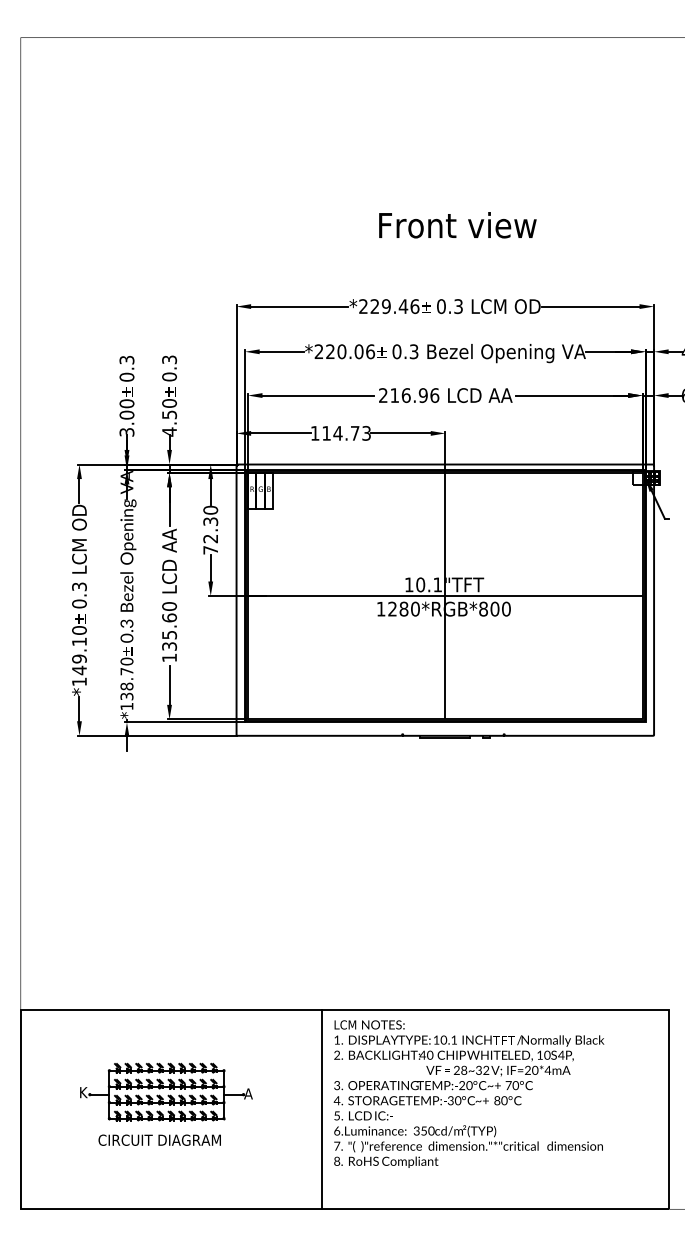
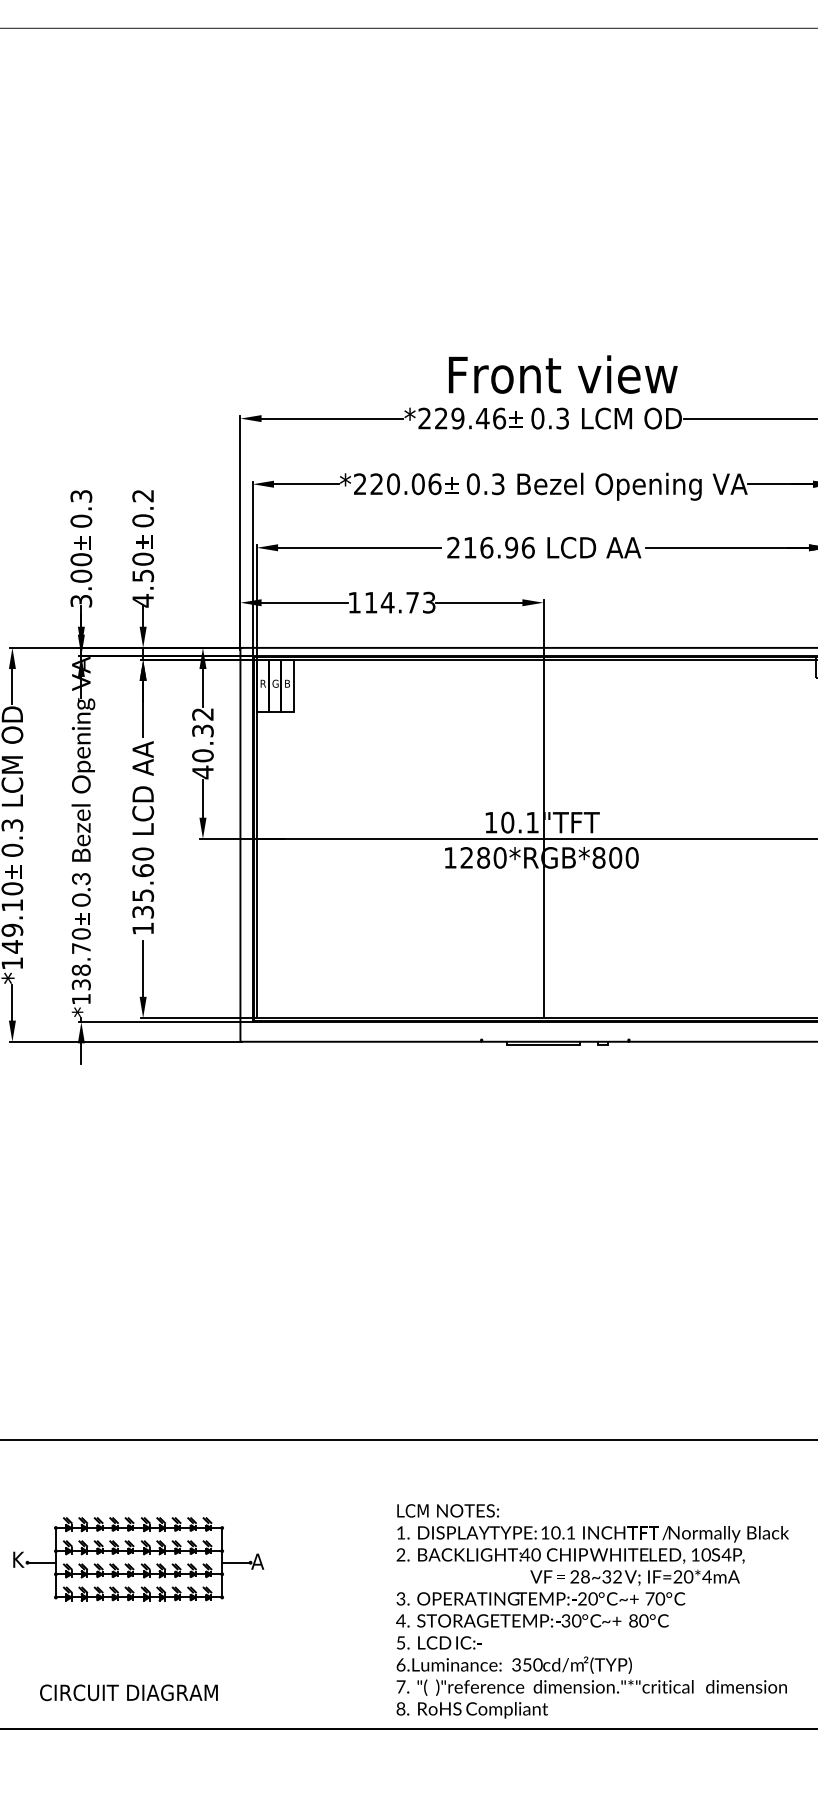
text: (457, 225) -> (562, 374), moved
text: (169, 359) -> (143, 495), 0.3 -> 0.2
text: (210, 530) -> (202, 743), 72.30 -> 40.32
text: (468, 1093) -> (591, 1610), moved
line: (321, 1109) -> (363, 1584), removed
text: (159, 1139) -> (128, 1691), moved

